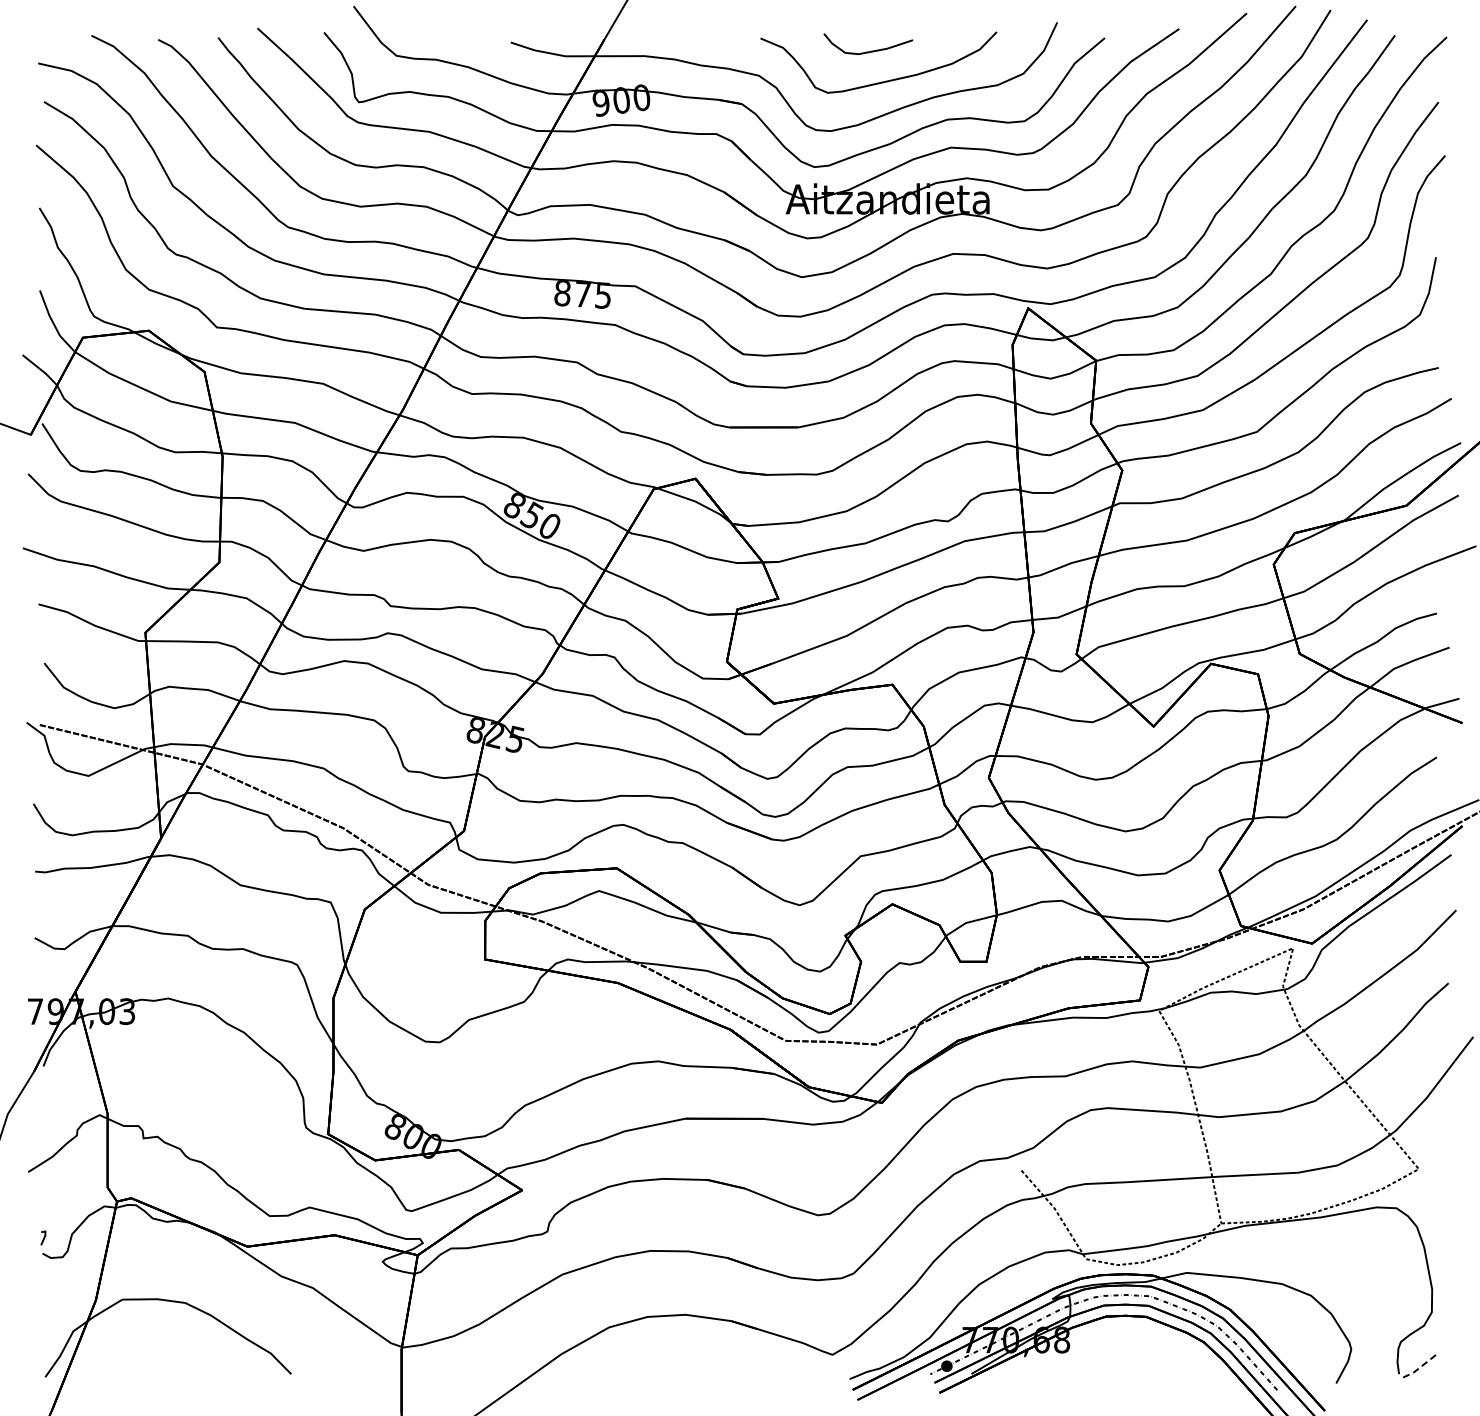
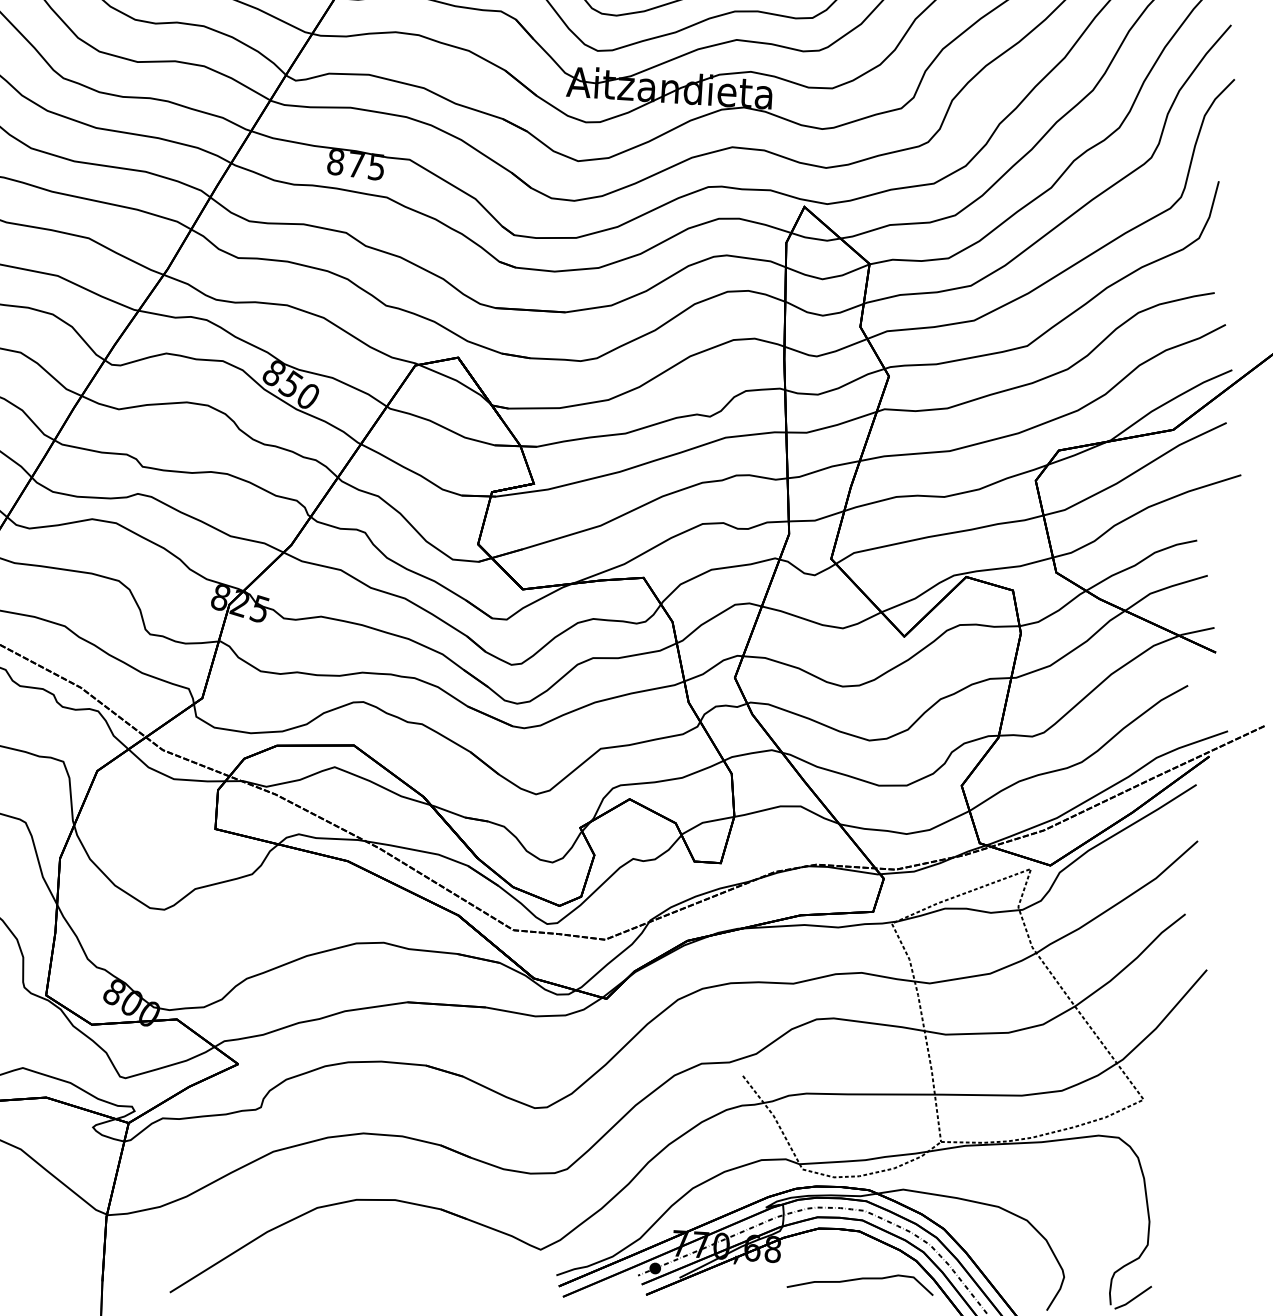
curve: (1150, 1364) -> (860, 1279), added
line: (1421, 1366) -> (1133, 1298), dashed -> solid

